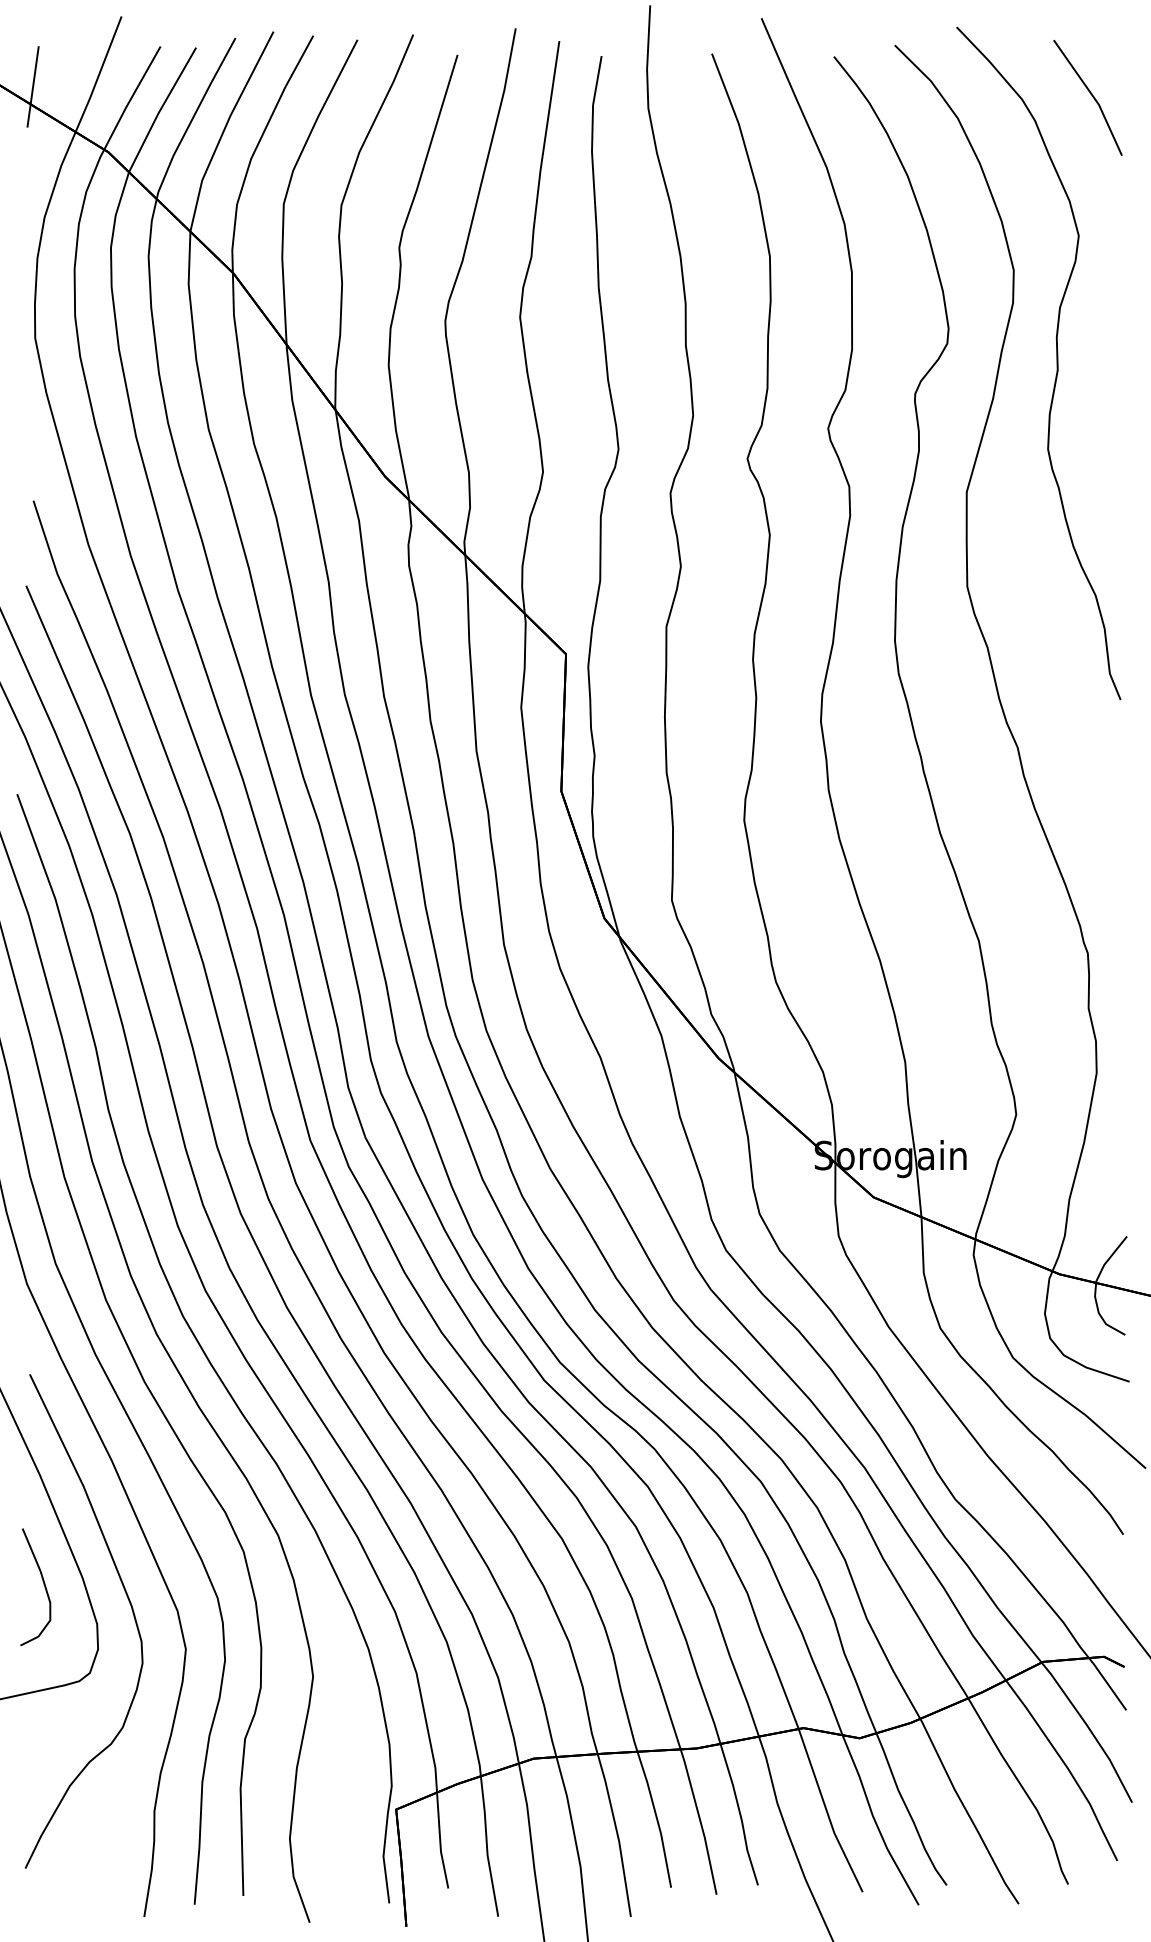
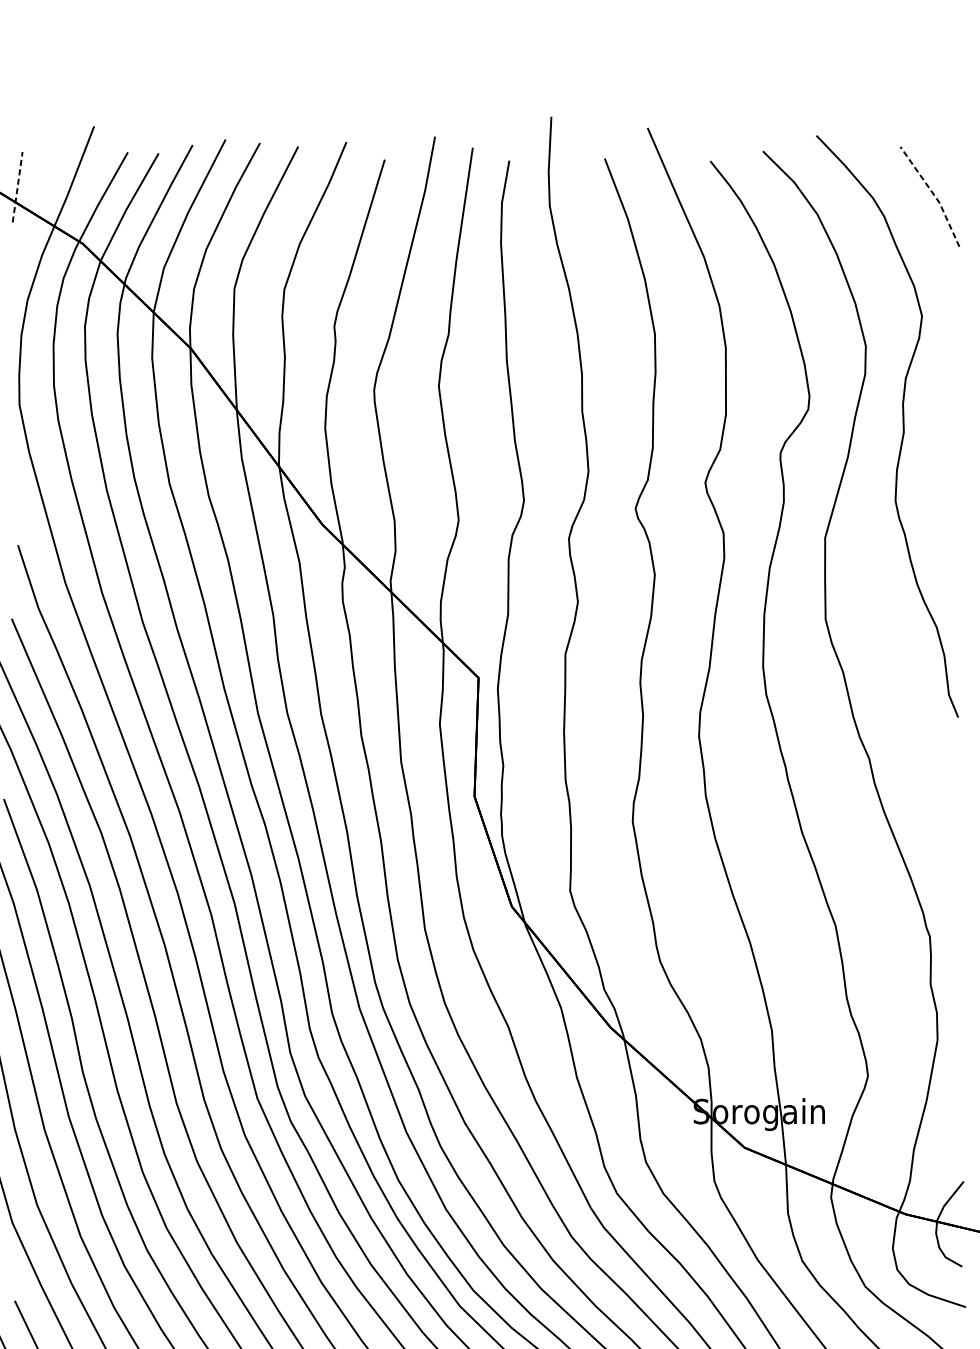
line: (33, 86) -> (17, 186), solid -> dashed
line: (1092, 95) -> (933, 194), solid -> dashed

